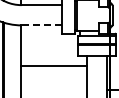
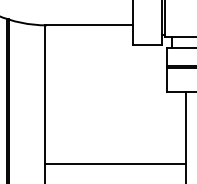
line: (42, 25) -> (91, 25), dashed -> solid
line: (53, 66) -> (115, 164), moved

